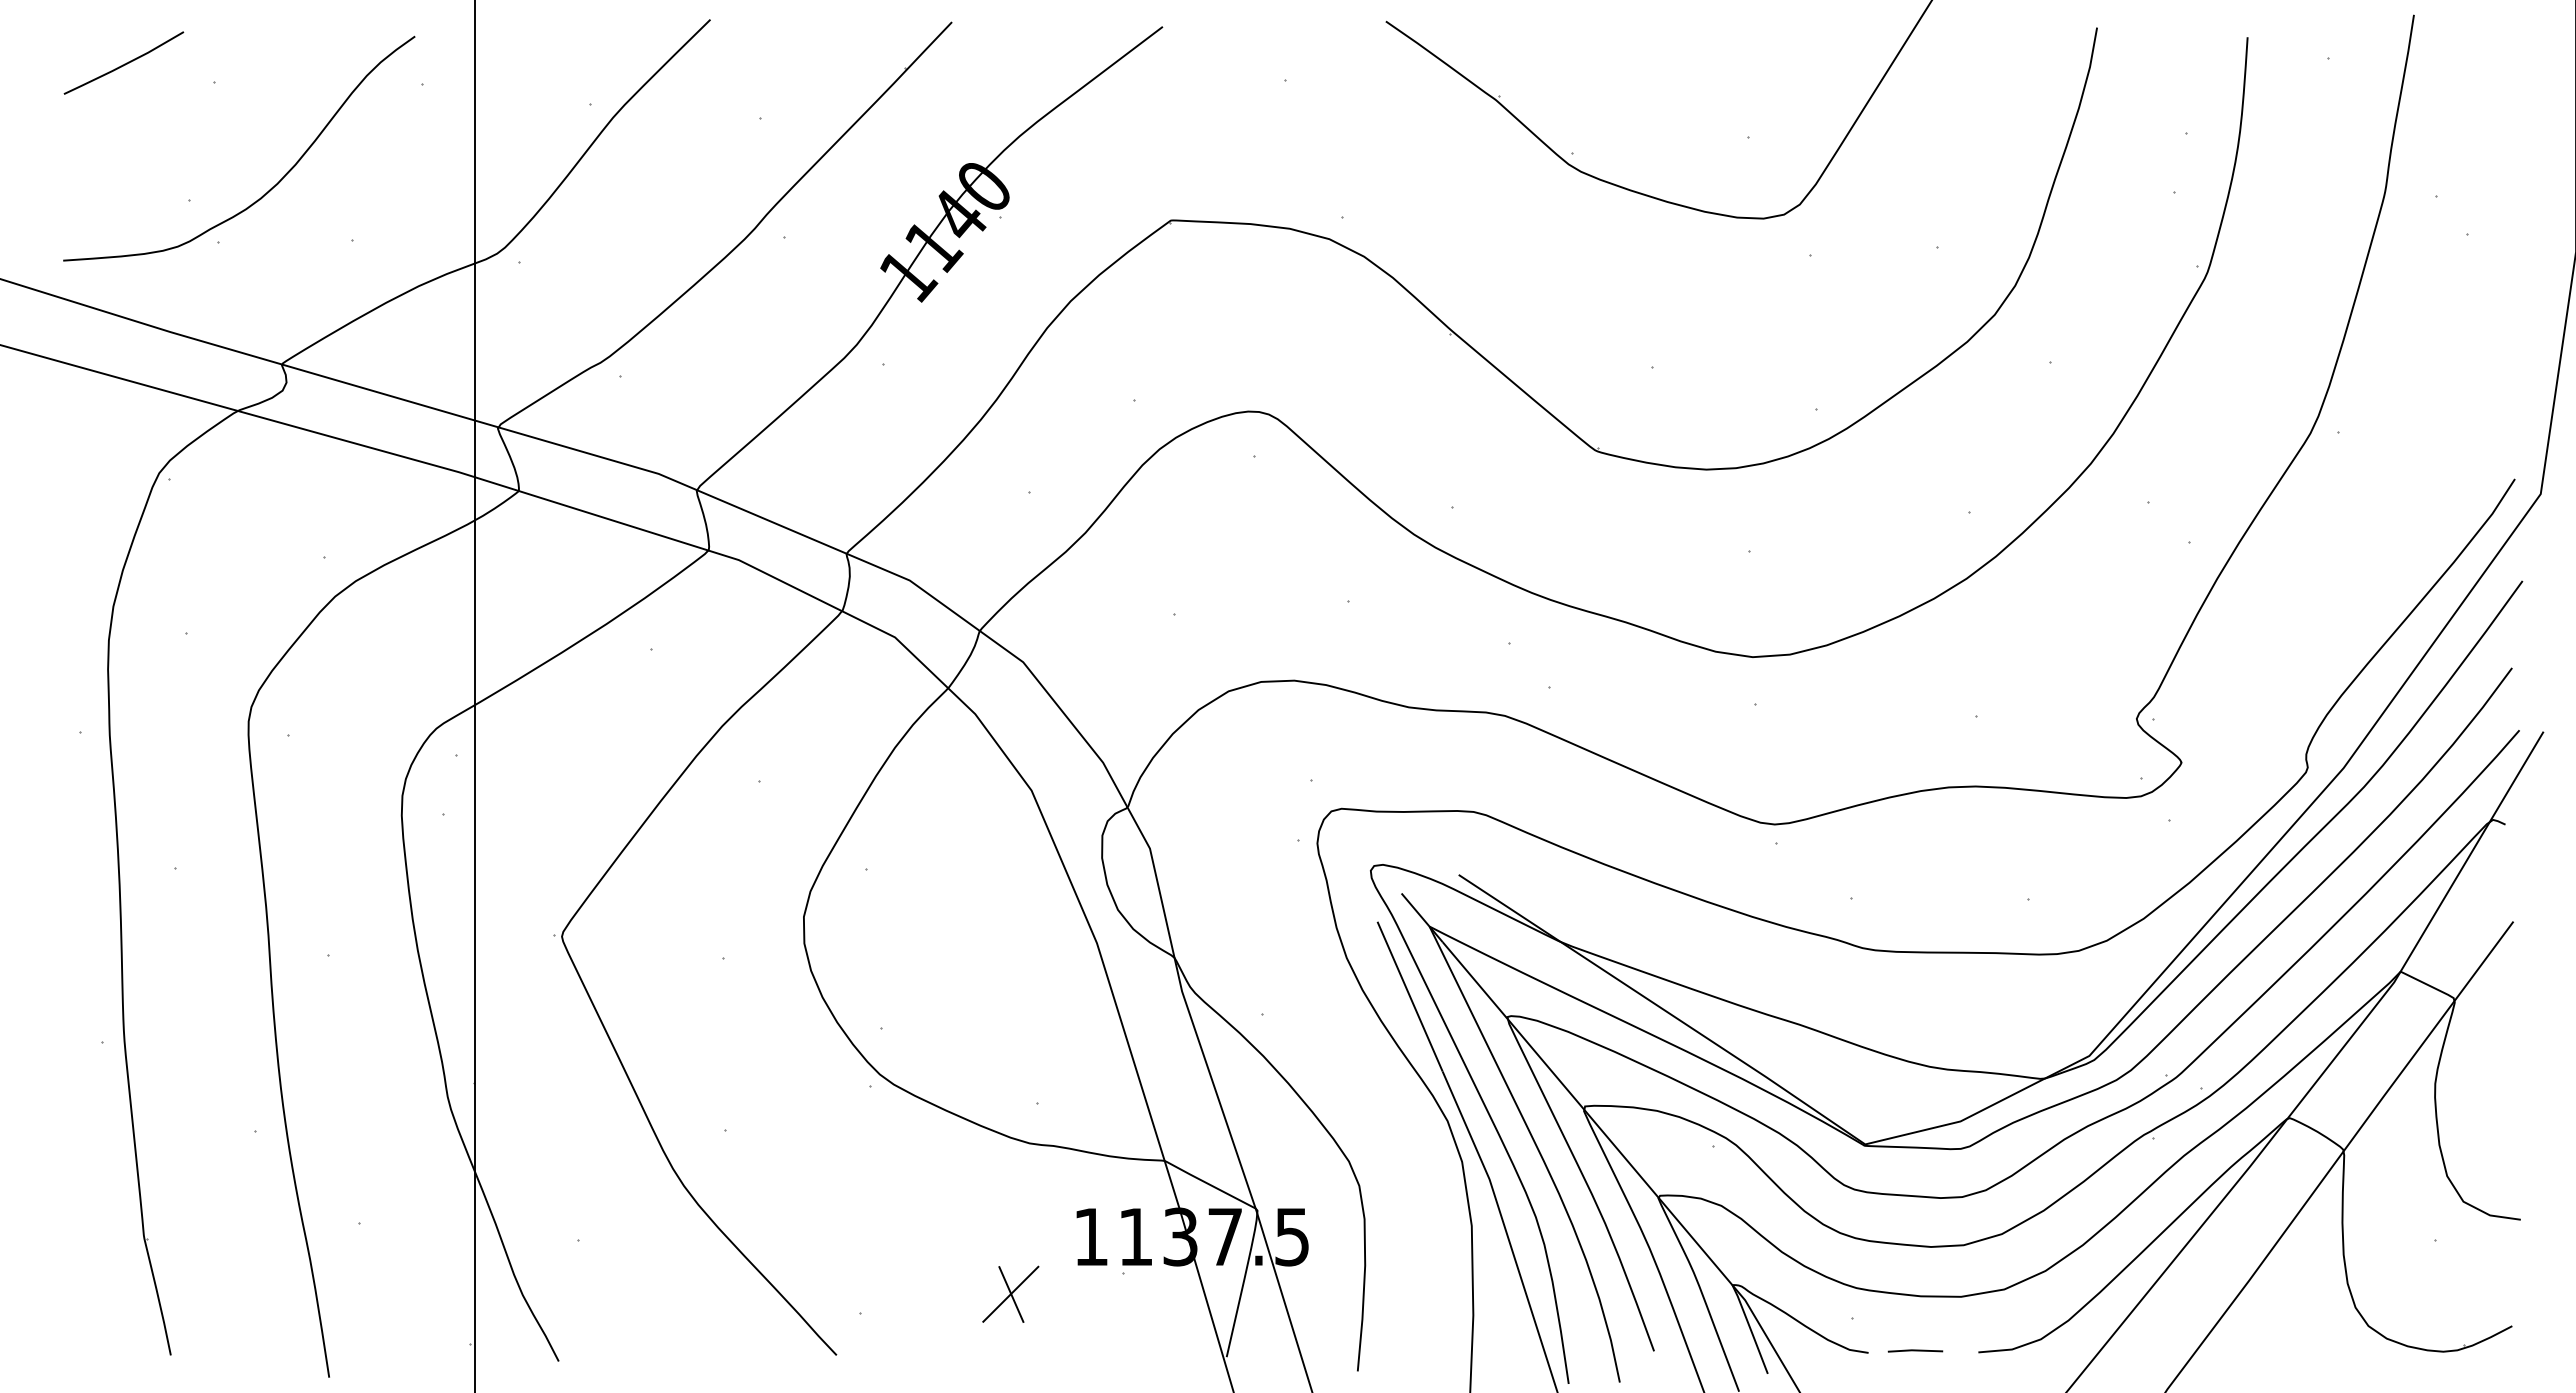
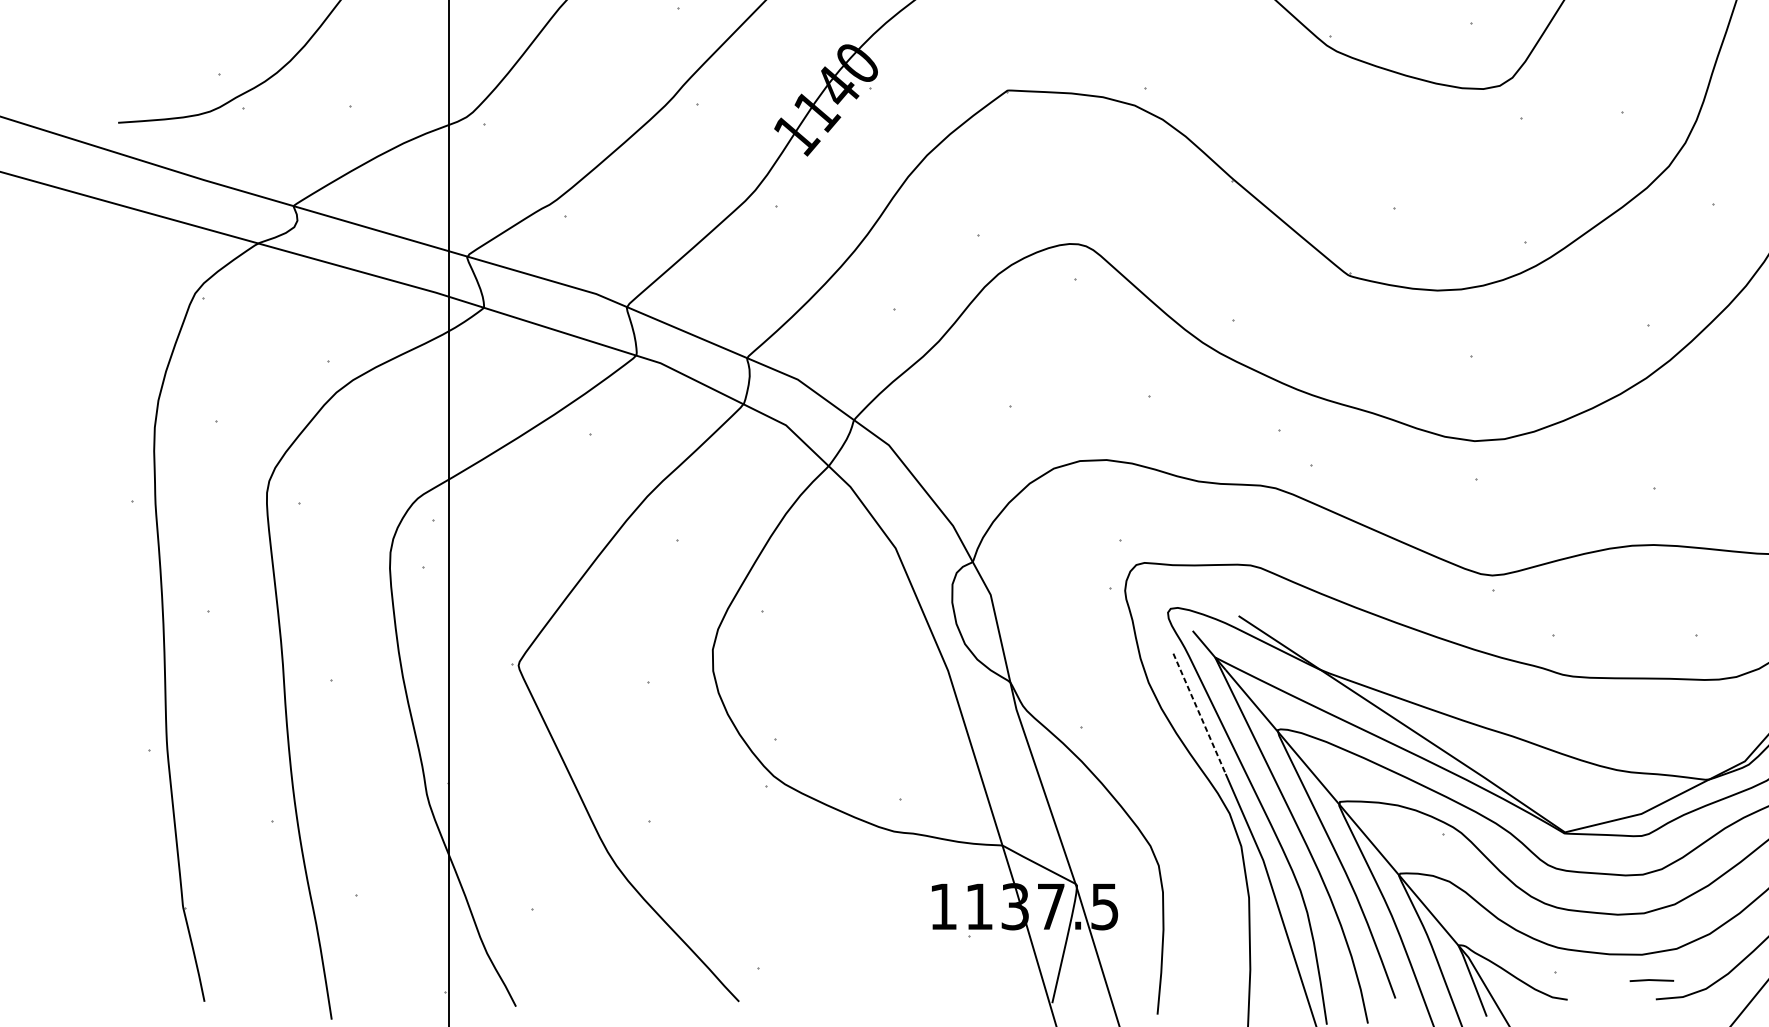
line: (1410, 996) -> (1199, 713), solid -> dashed
part: (1010, 1293) -> (878, 952), removed
line: (1915, 1350) -> (1651, 980), moved

